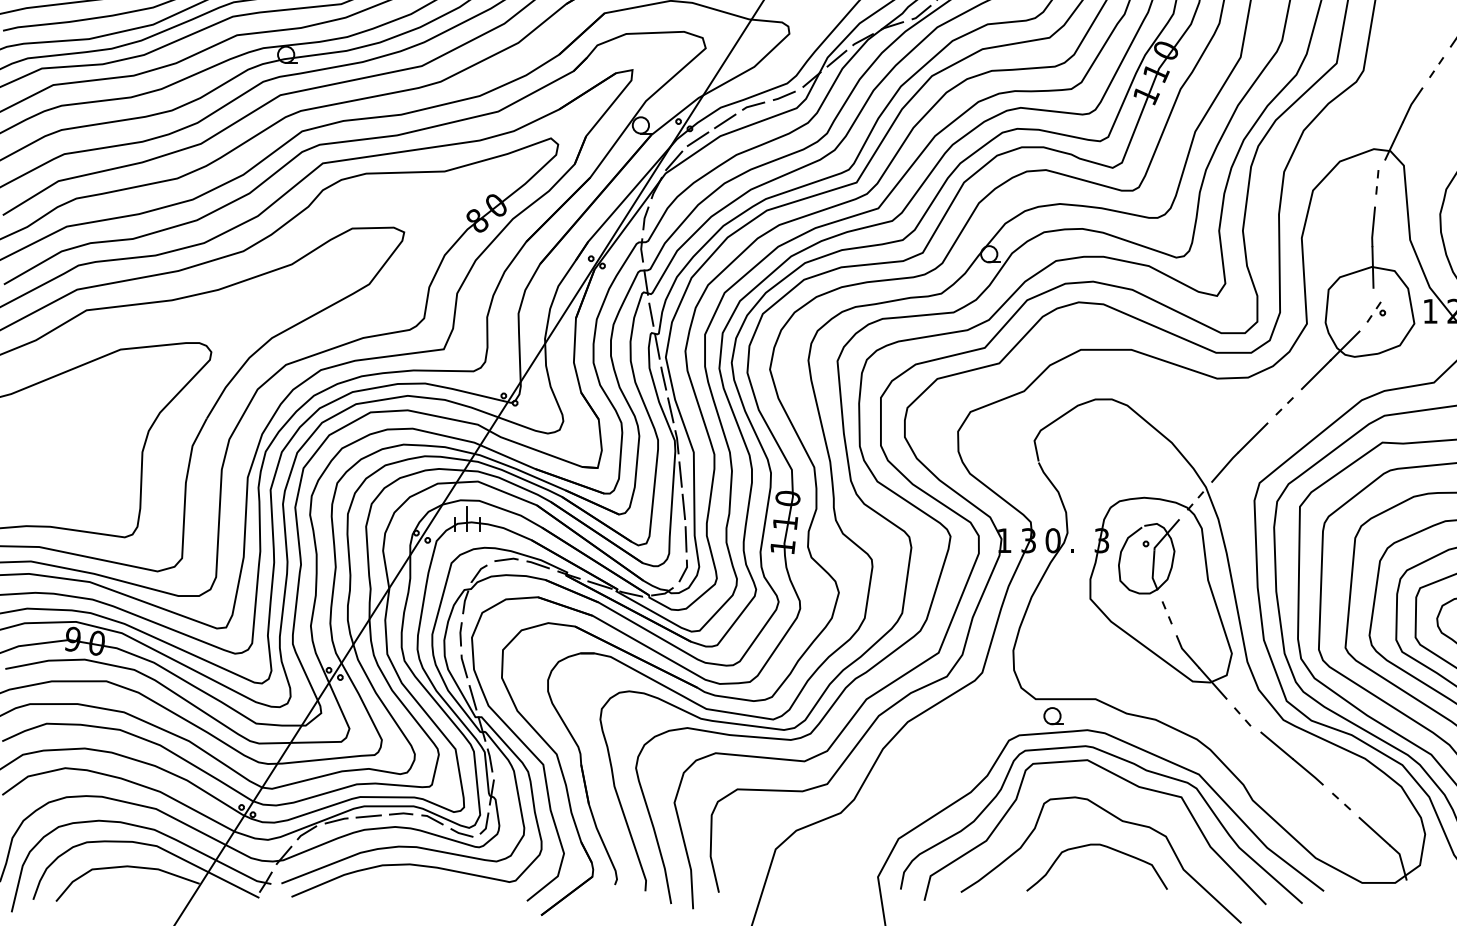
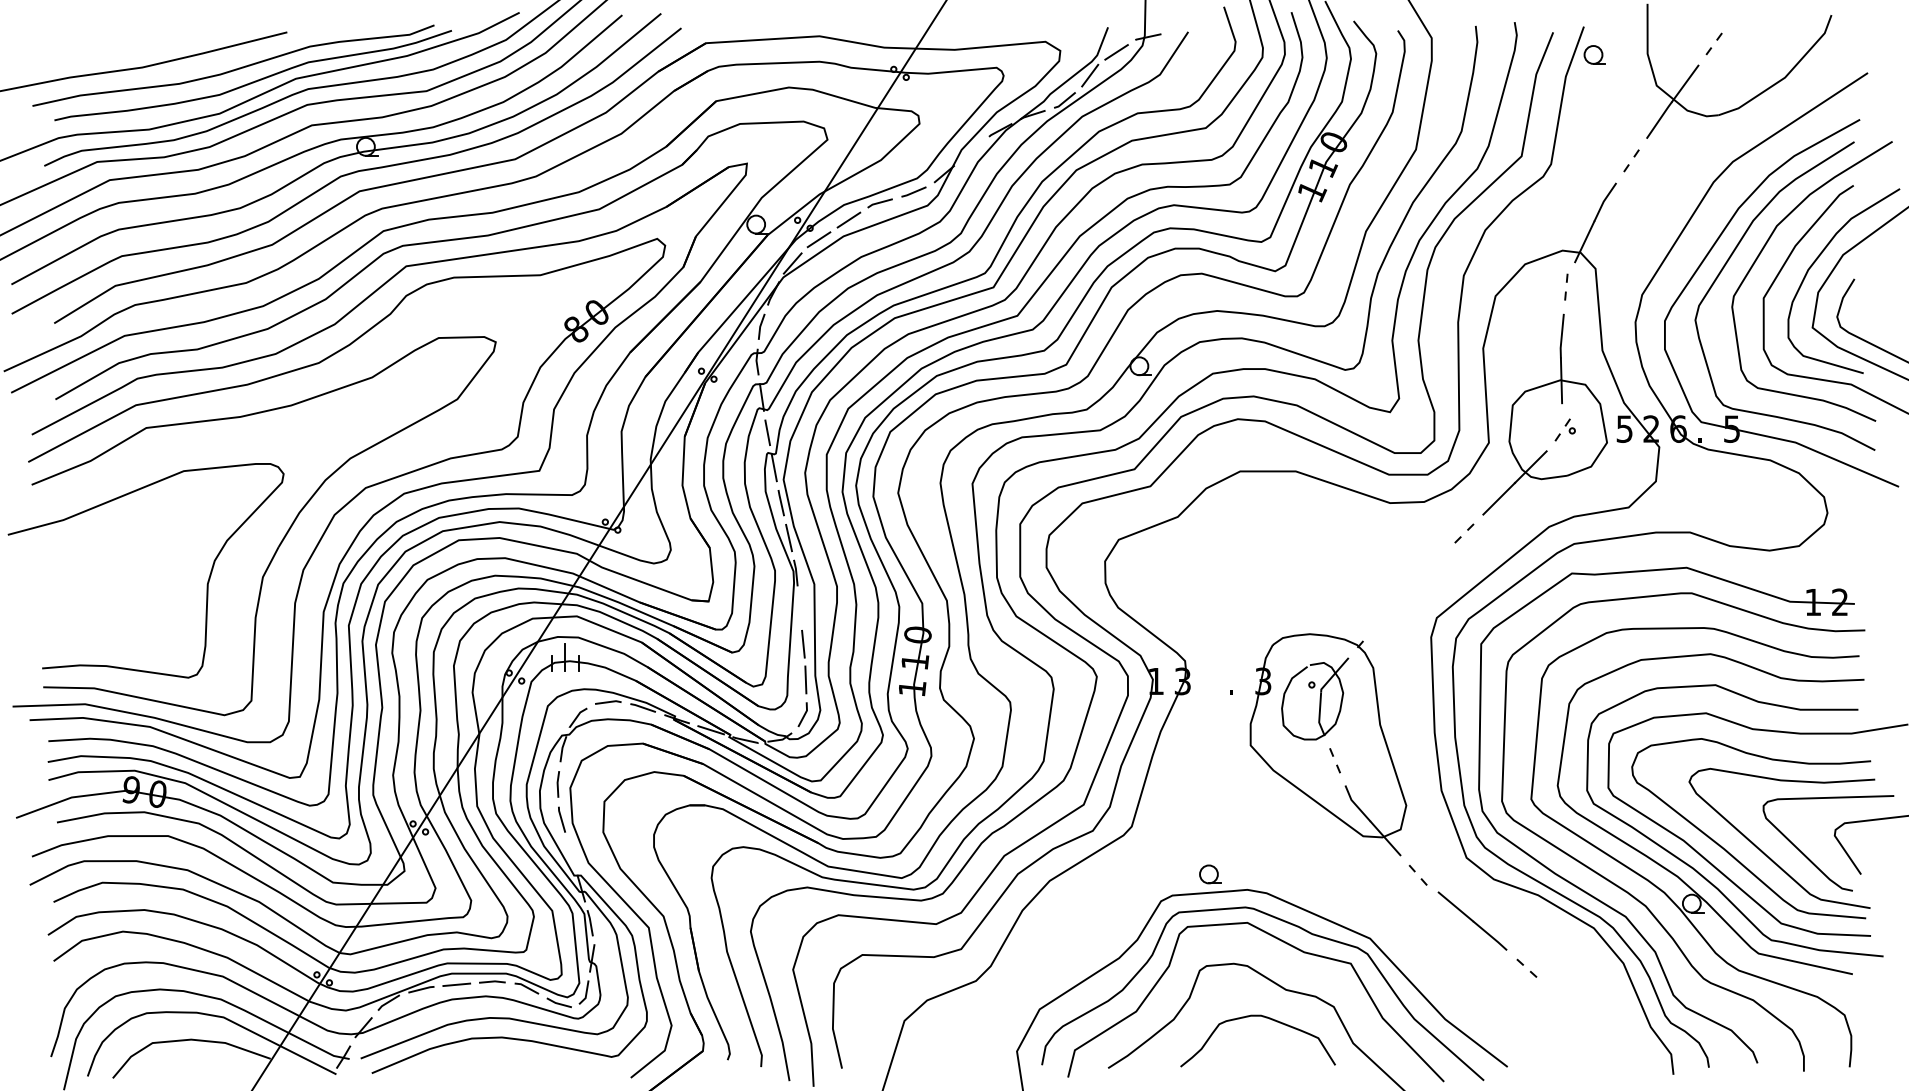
line: (836, 58) -> (971, 150), removed
text: (1430, 310) -> (1624, 428), 1 -> 5
line: (680, 474) -> (799, 608), removed
part: (1219, 640) -> (1392, 791), removed
line: (473, 698) -> (571, 854), removed

